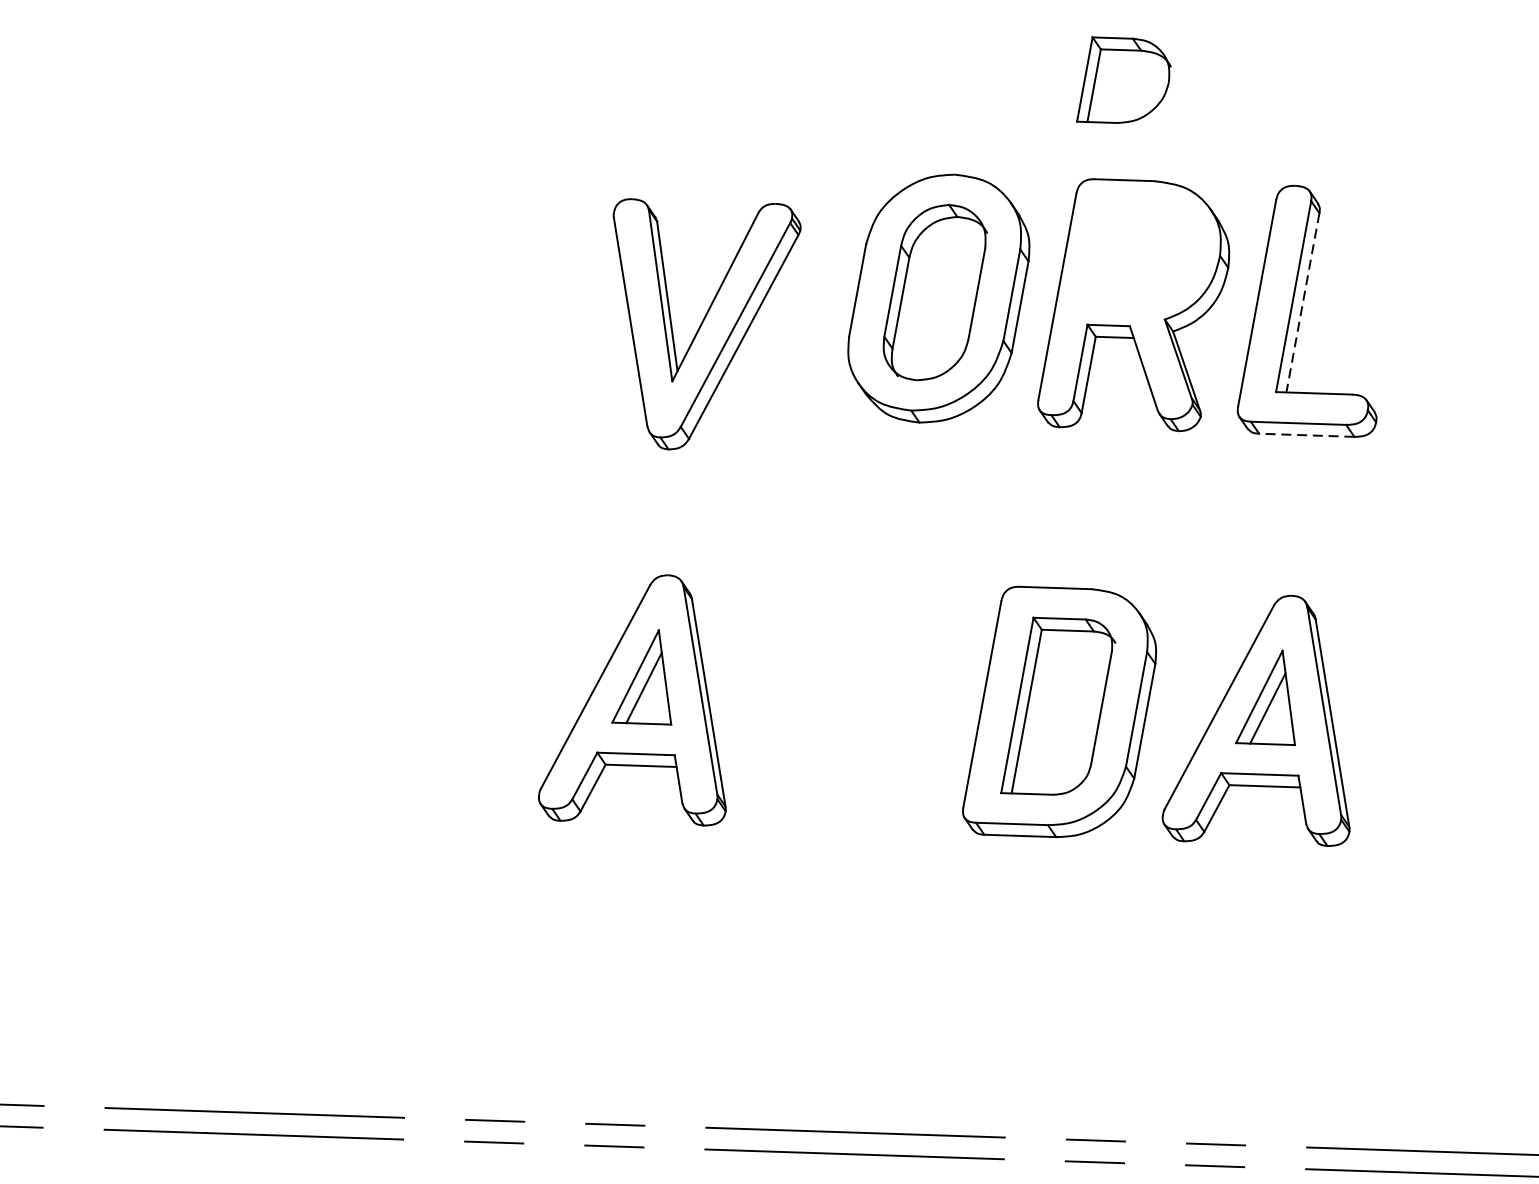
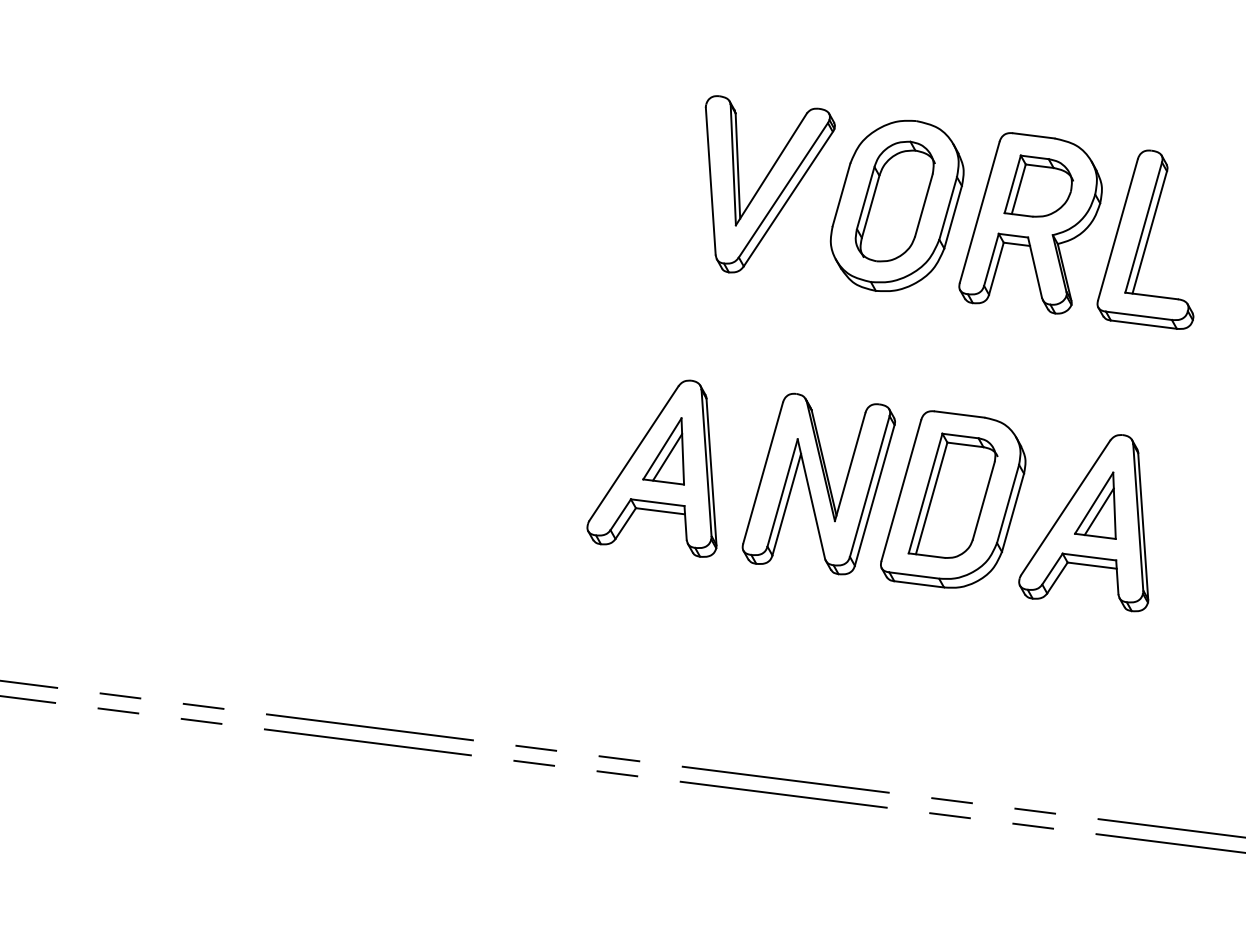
part: (1121, 77) -> (1038, 185), moved
line: (1302, 302) -> (1149, 232), dashed -> solid
part: (714, 318) -> (769, 184), moved
line: (1306, 435) -> (1143, 324), dashed -> solid
part: (863, 705) -> (818, 483), added

